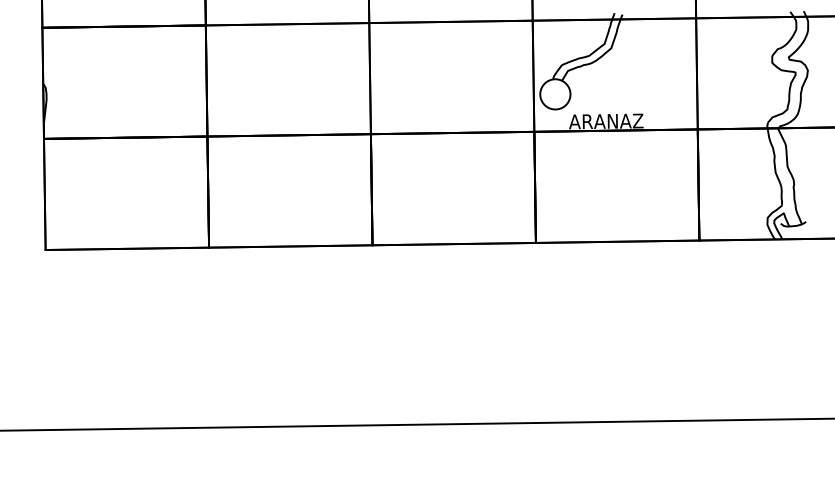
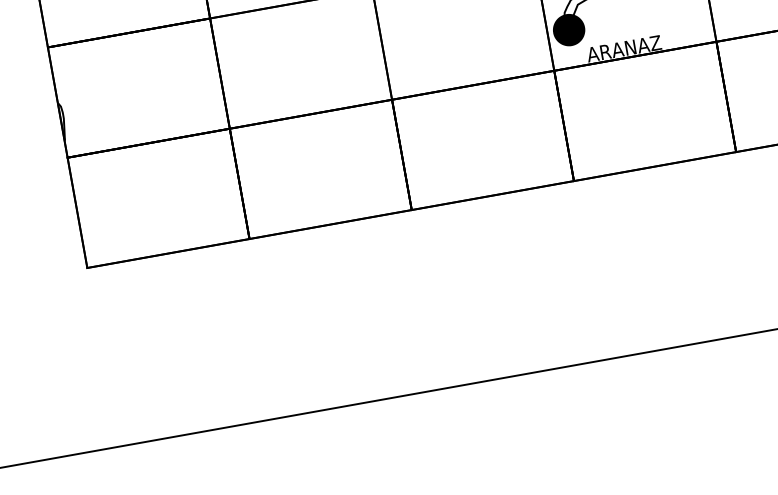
fill: (555, 94) -> (569, 30), added
fill: (555, 94) -> (569, 30), added

